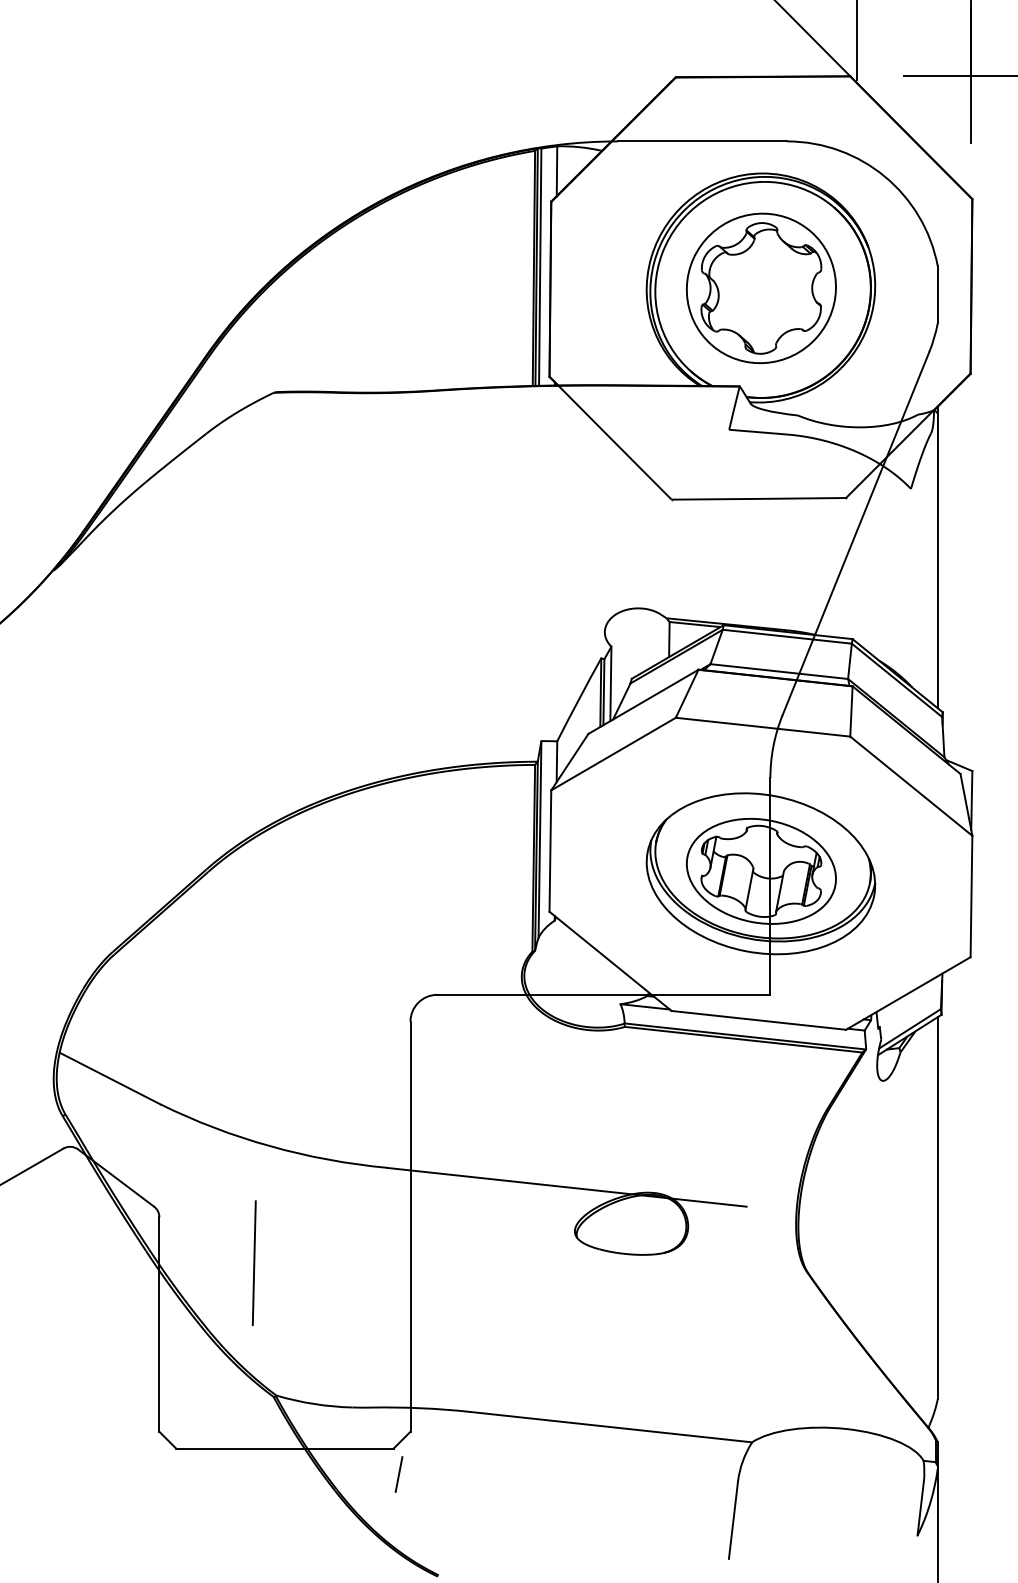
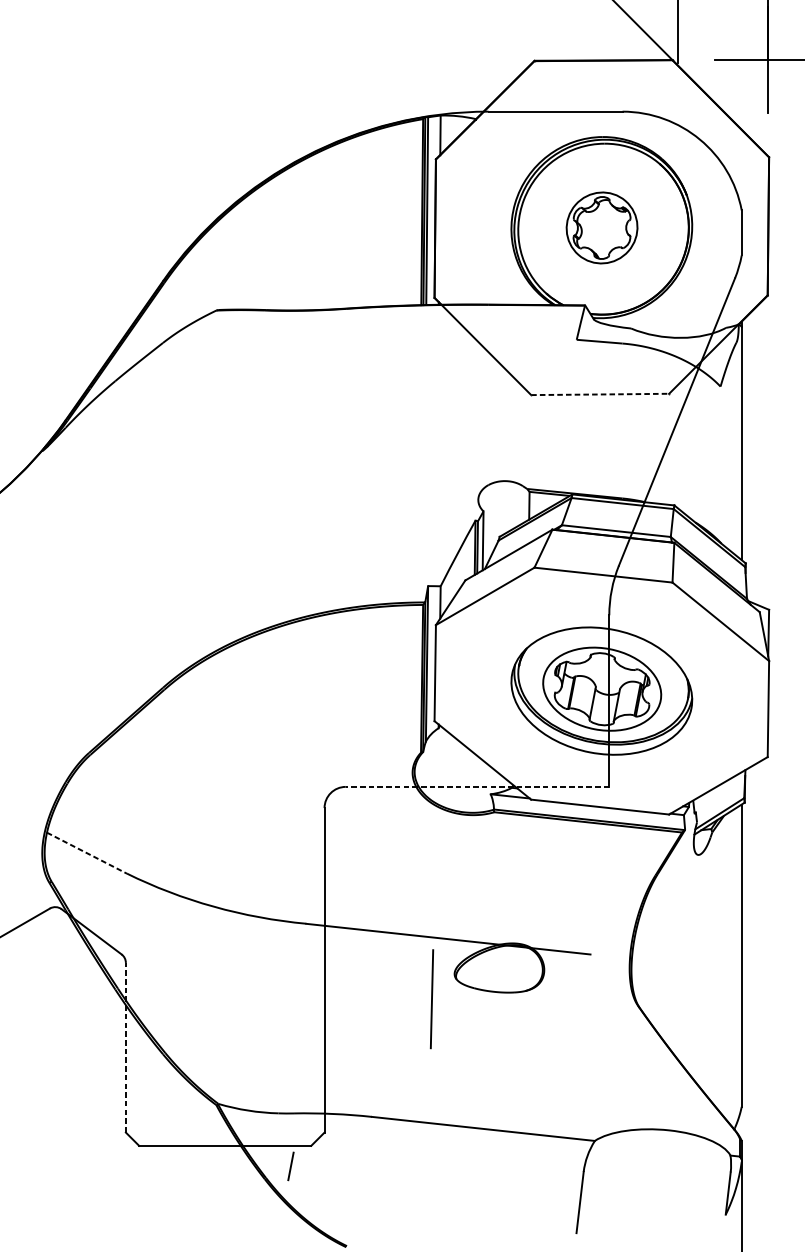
part: (760, 288) -> (601, 228), size x0.6
arc: (758, 498) -> (599, 394), solid -> dashed
line: (603, 994) -> (477, 786), solid -> dashed
line: (110, 1078) -> (87, 853), solid -> dashed
line: (253, 1262) -> (431, 998), moved
line: (159, 1324) -> (125, 1047), solid -> dashed
line: (398, 1474) -> (290, 1166), moved

